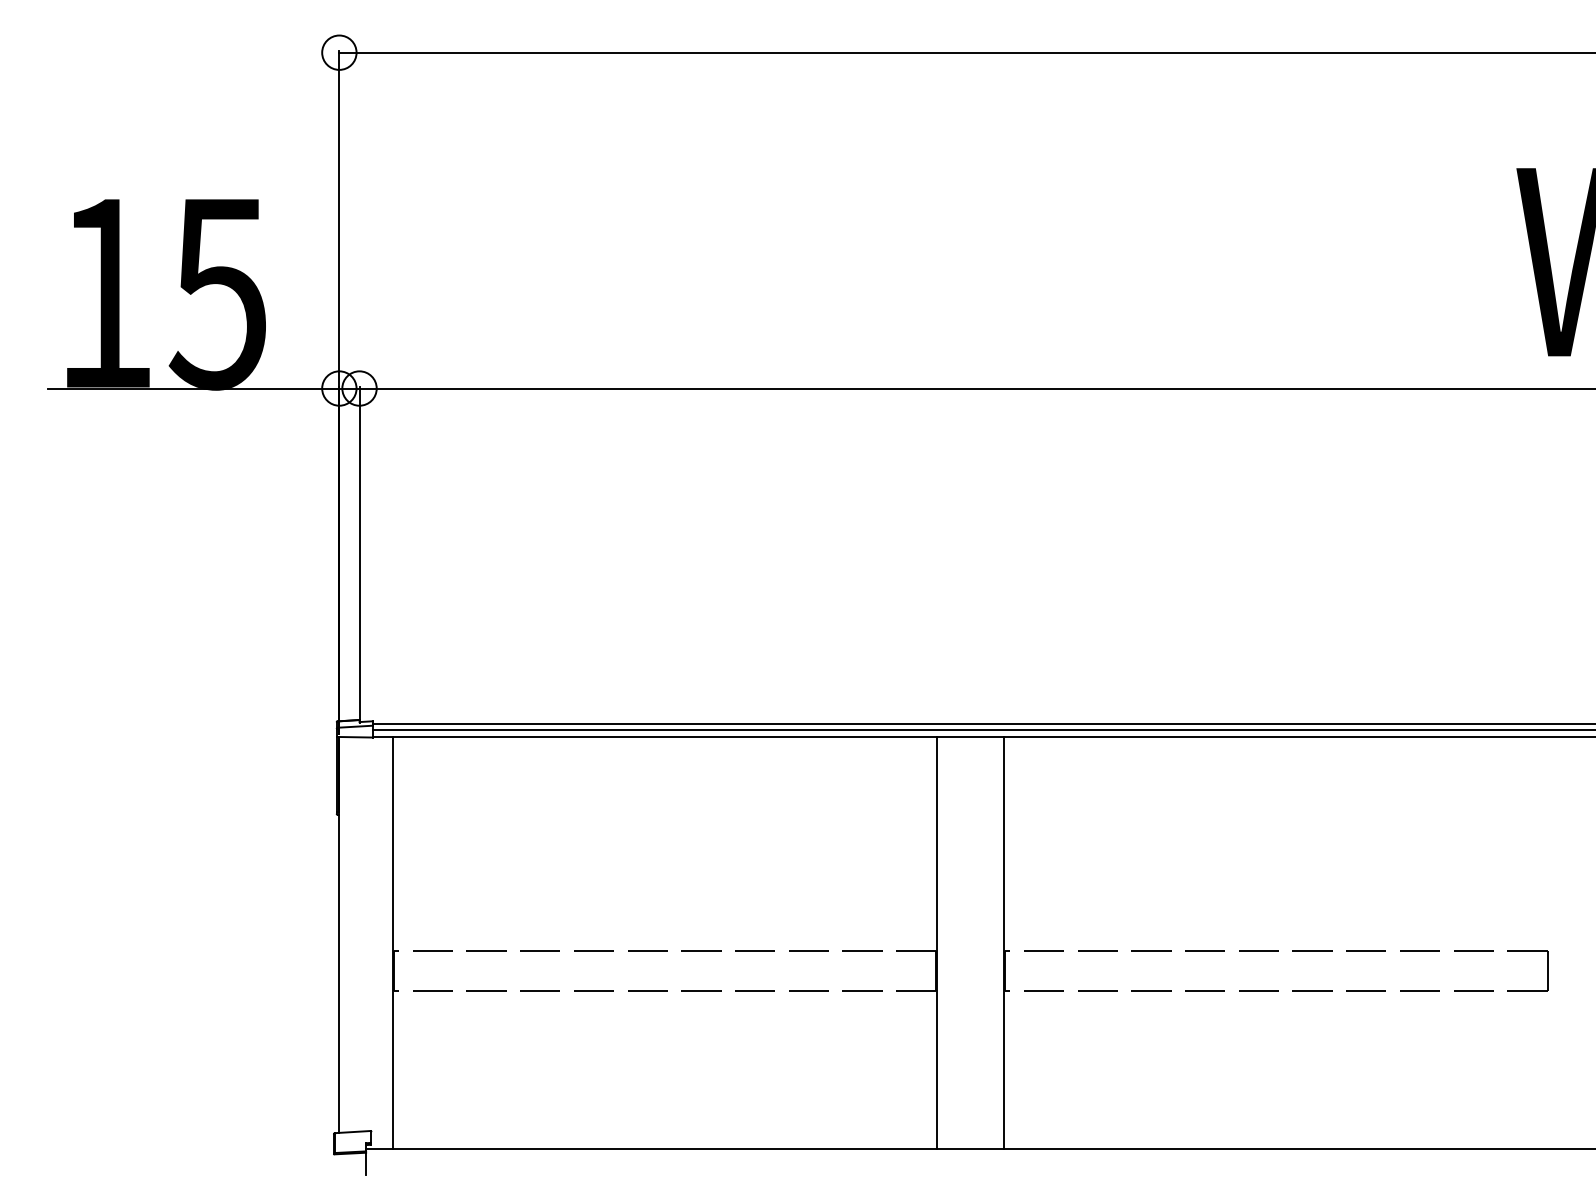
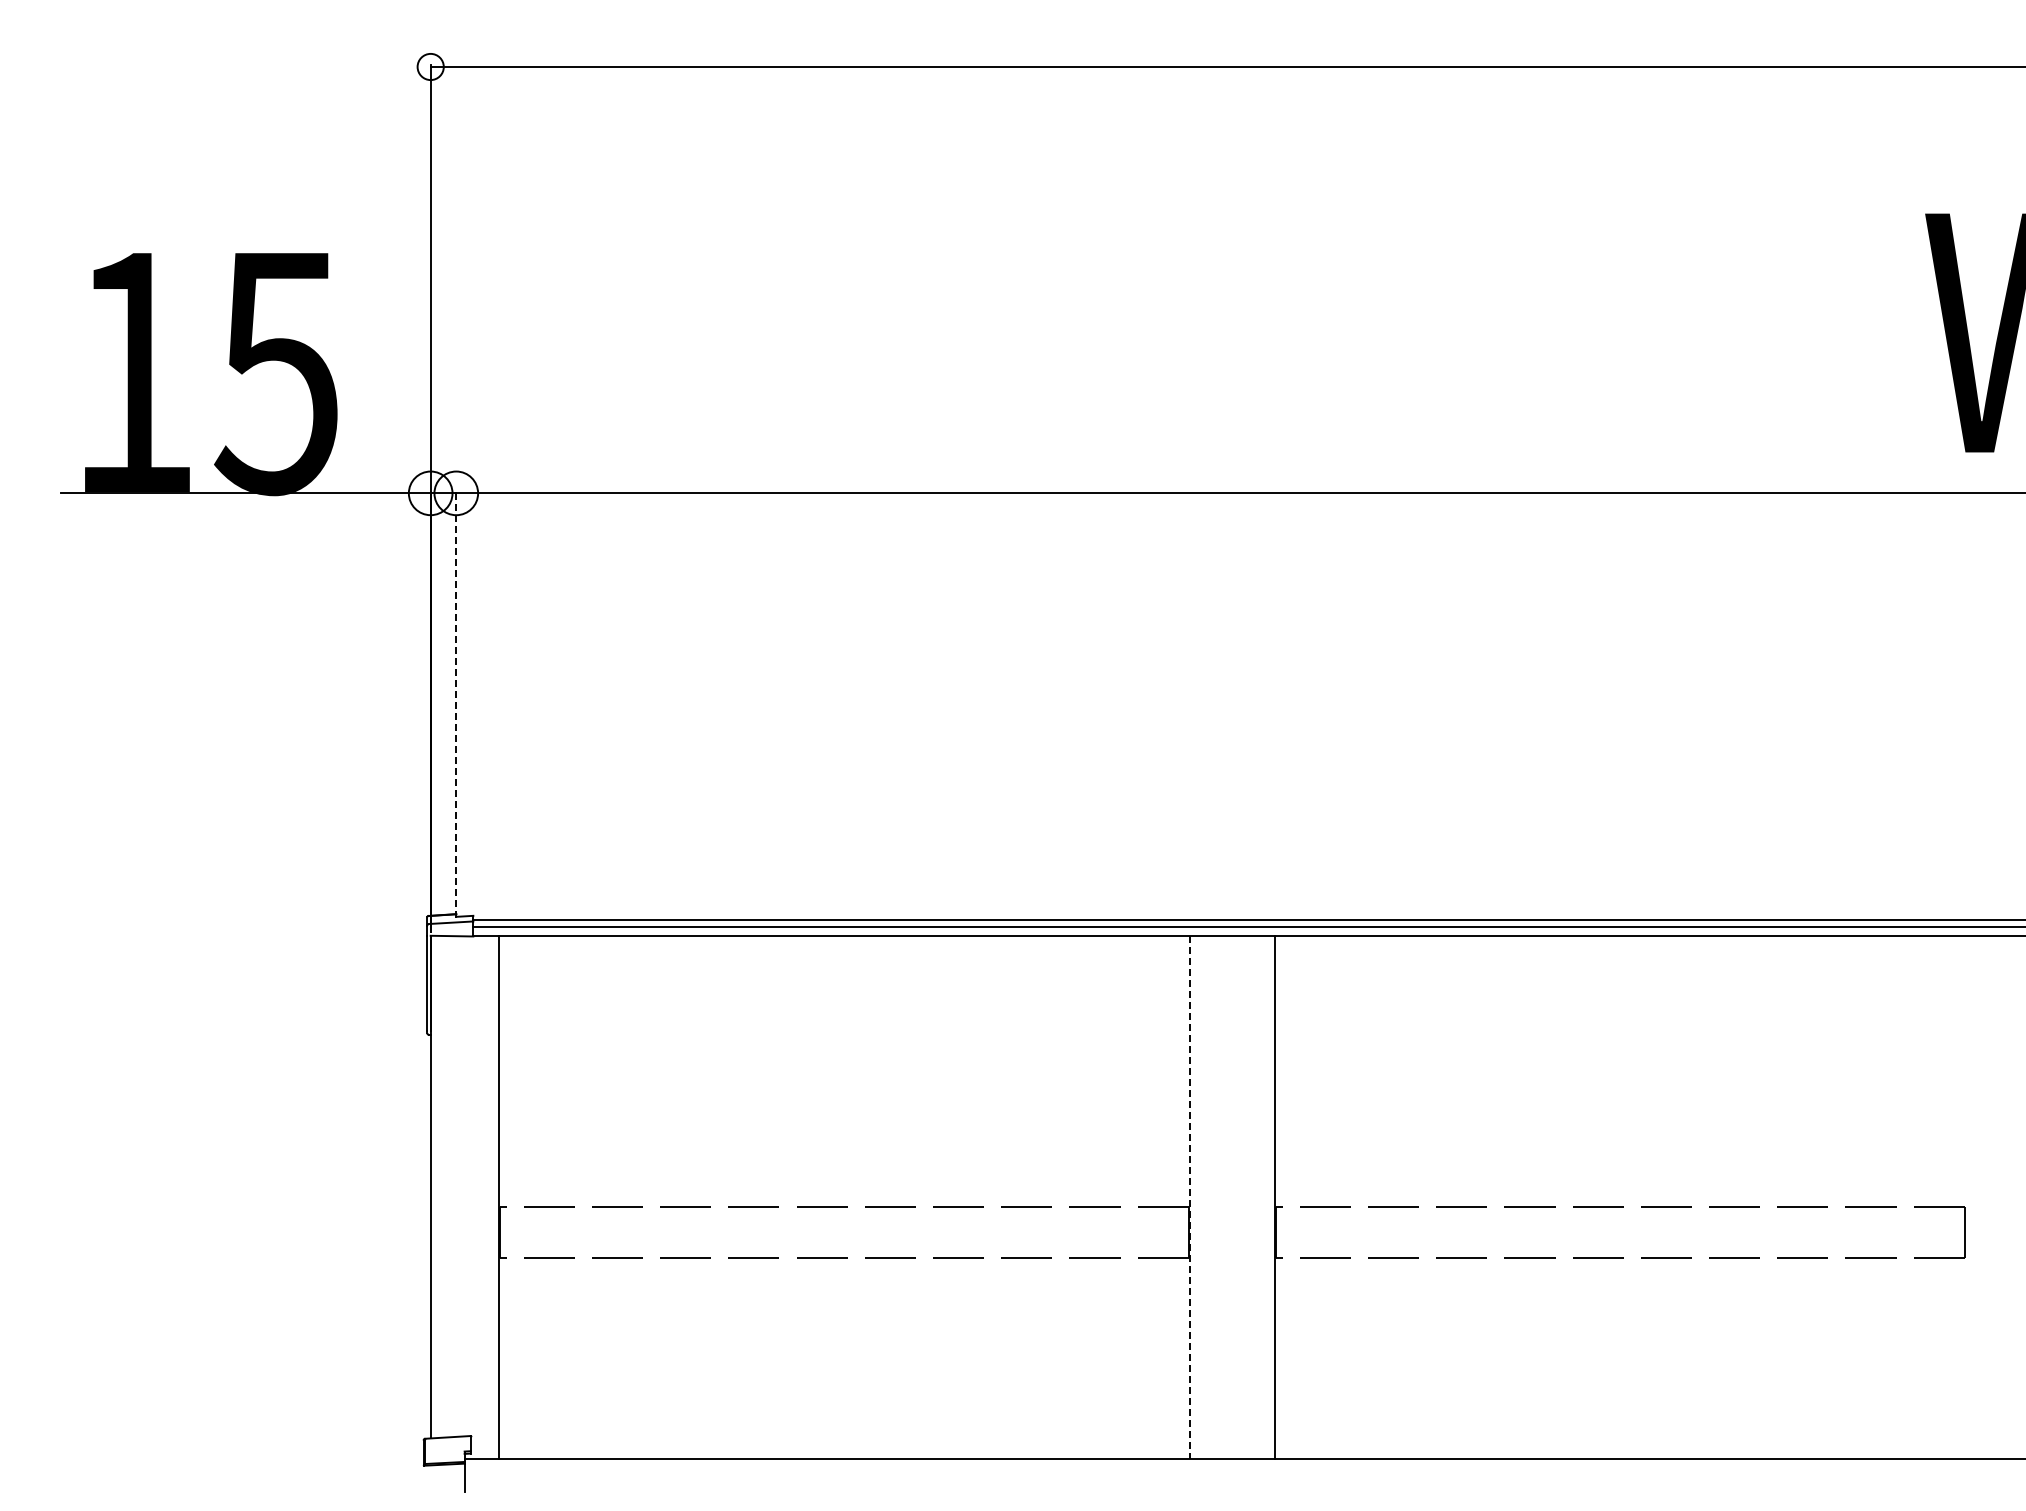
circle: (339, 52) -> (430, 66), size x0.6
line: (359, 554) -> (456, 704), solid -> dashed
line: (937, 943) -> (1189, 1198), solid -> dashed

